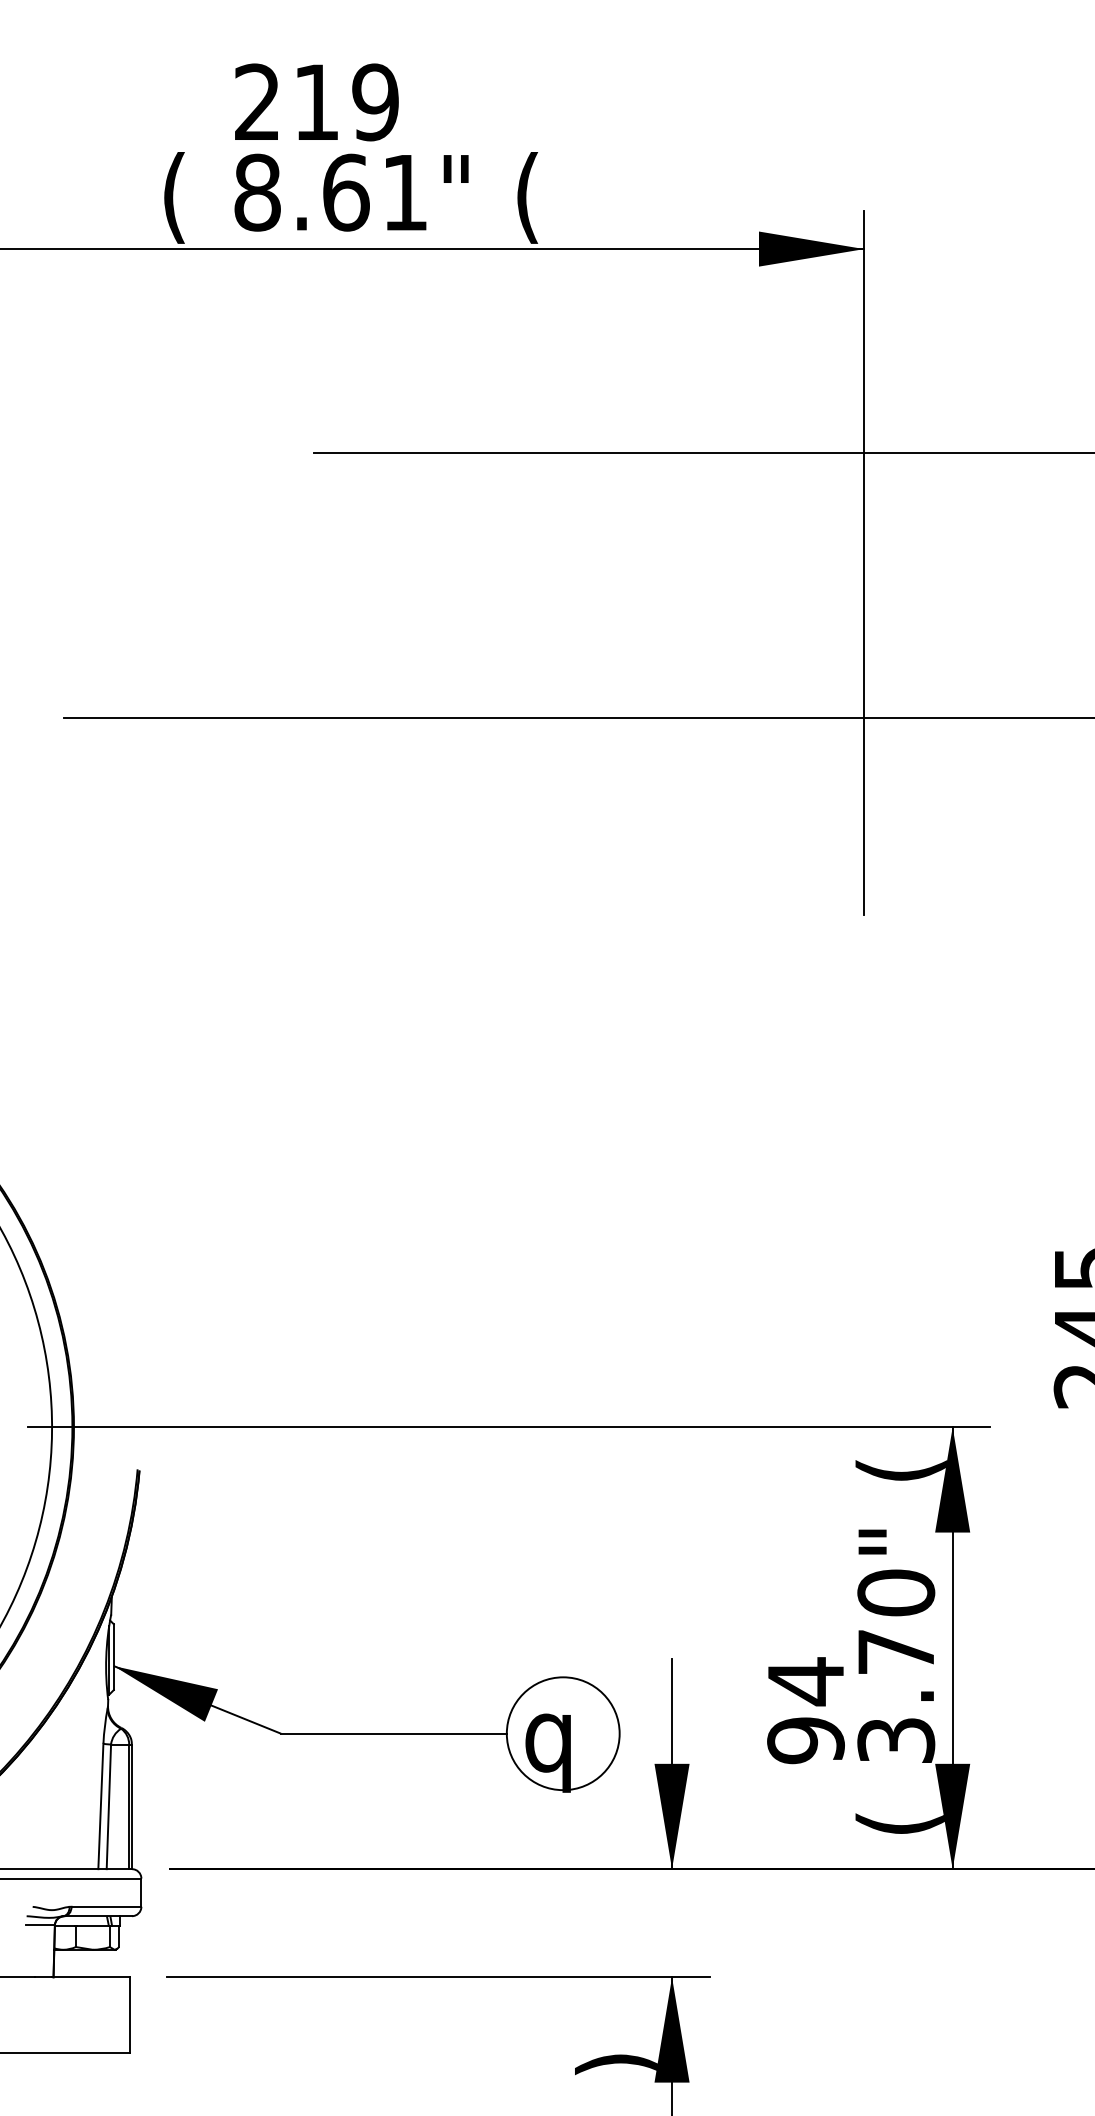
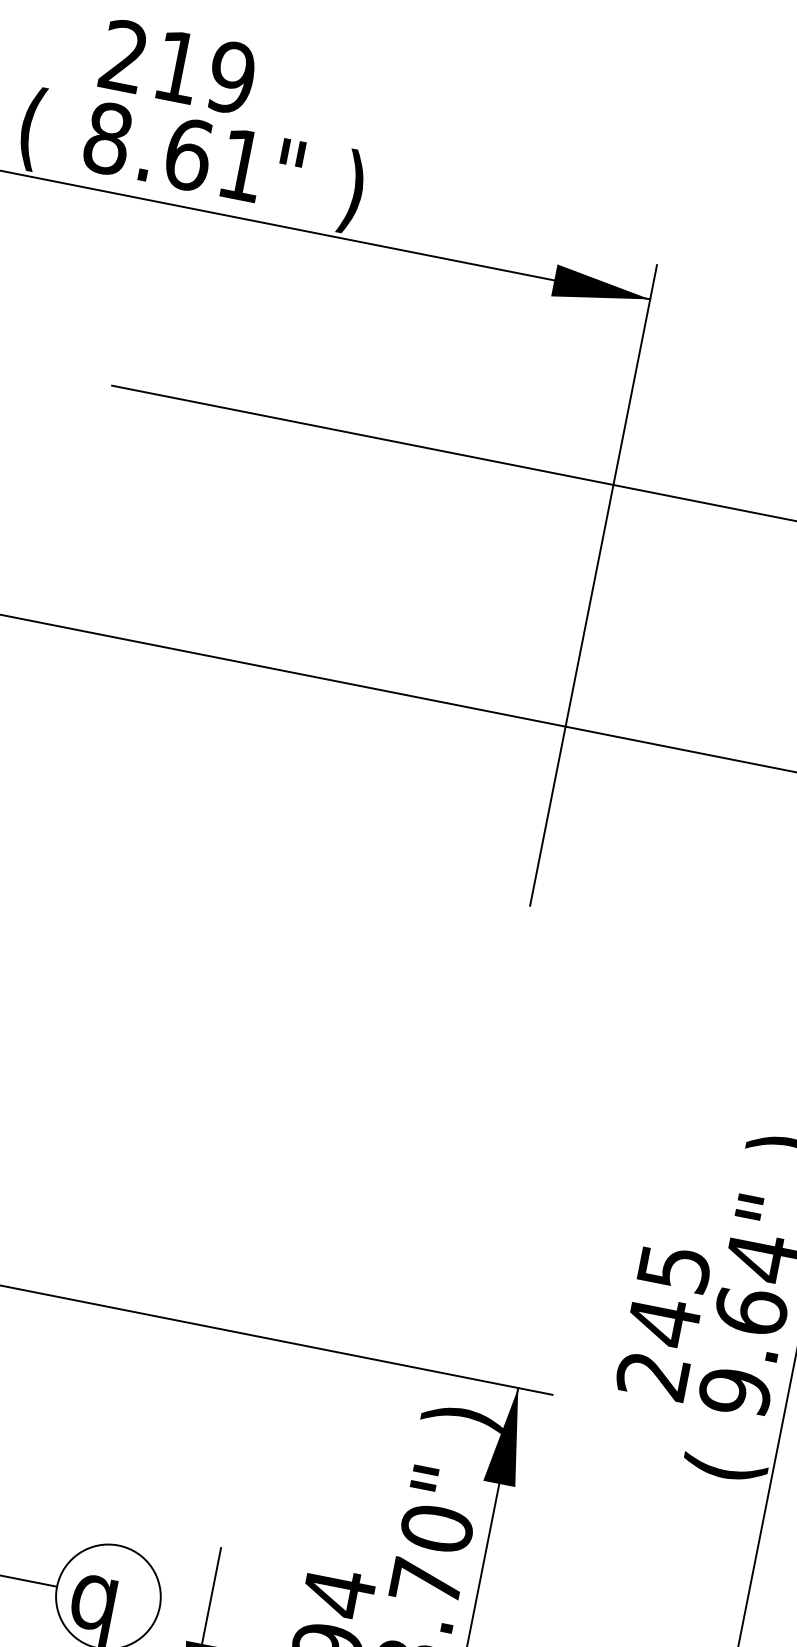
text: (527, 197) -> (352, 191), ( -> )
text: (900, 1470) -> (462, 1418), ( -> )

